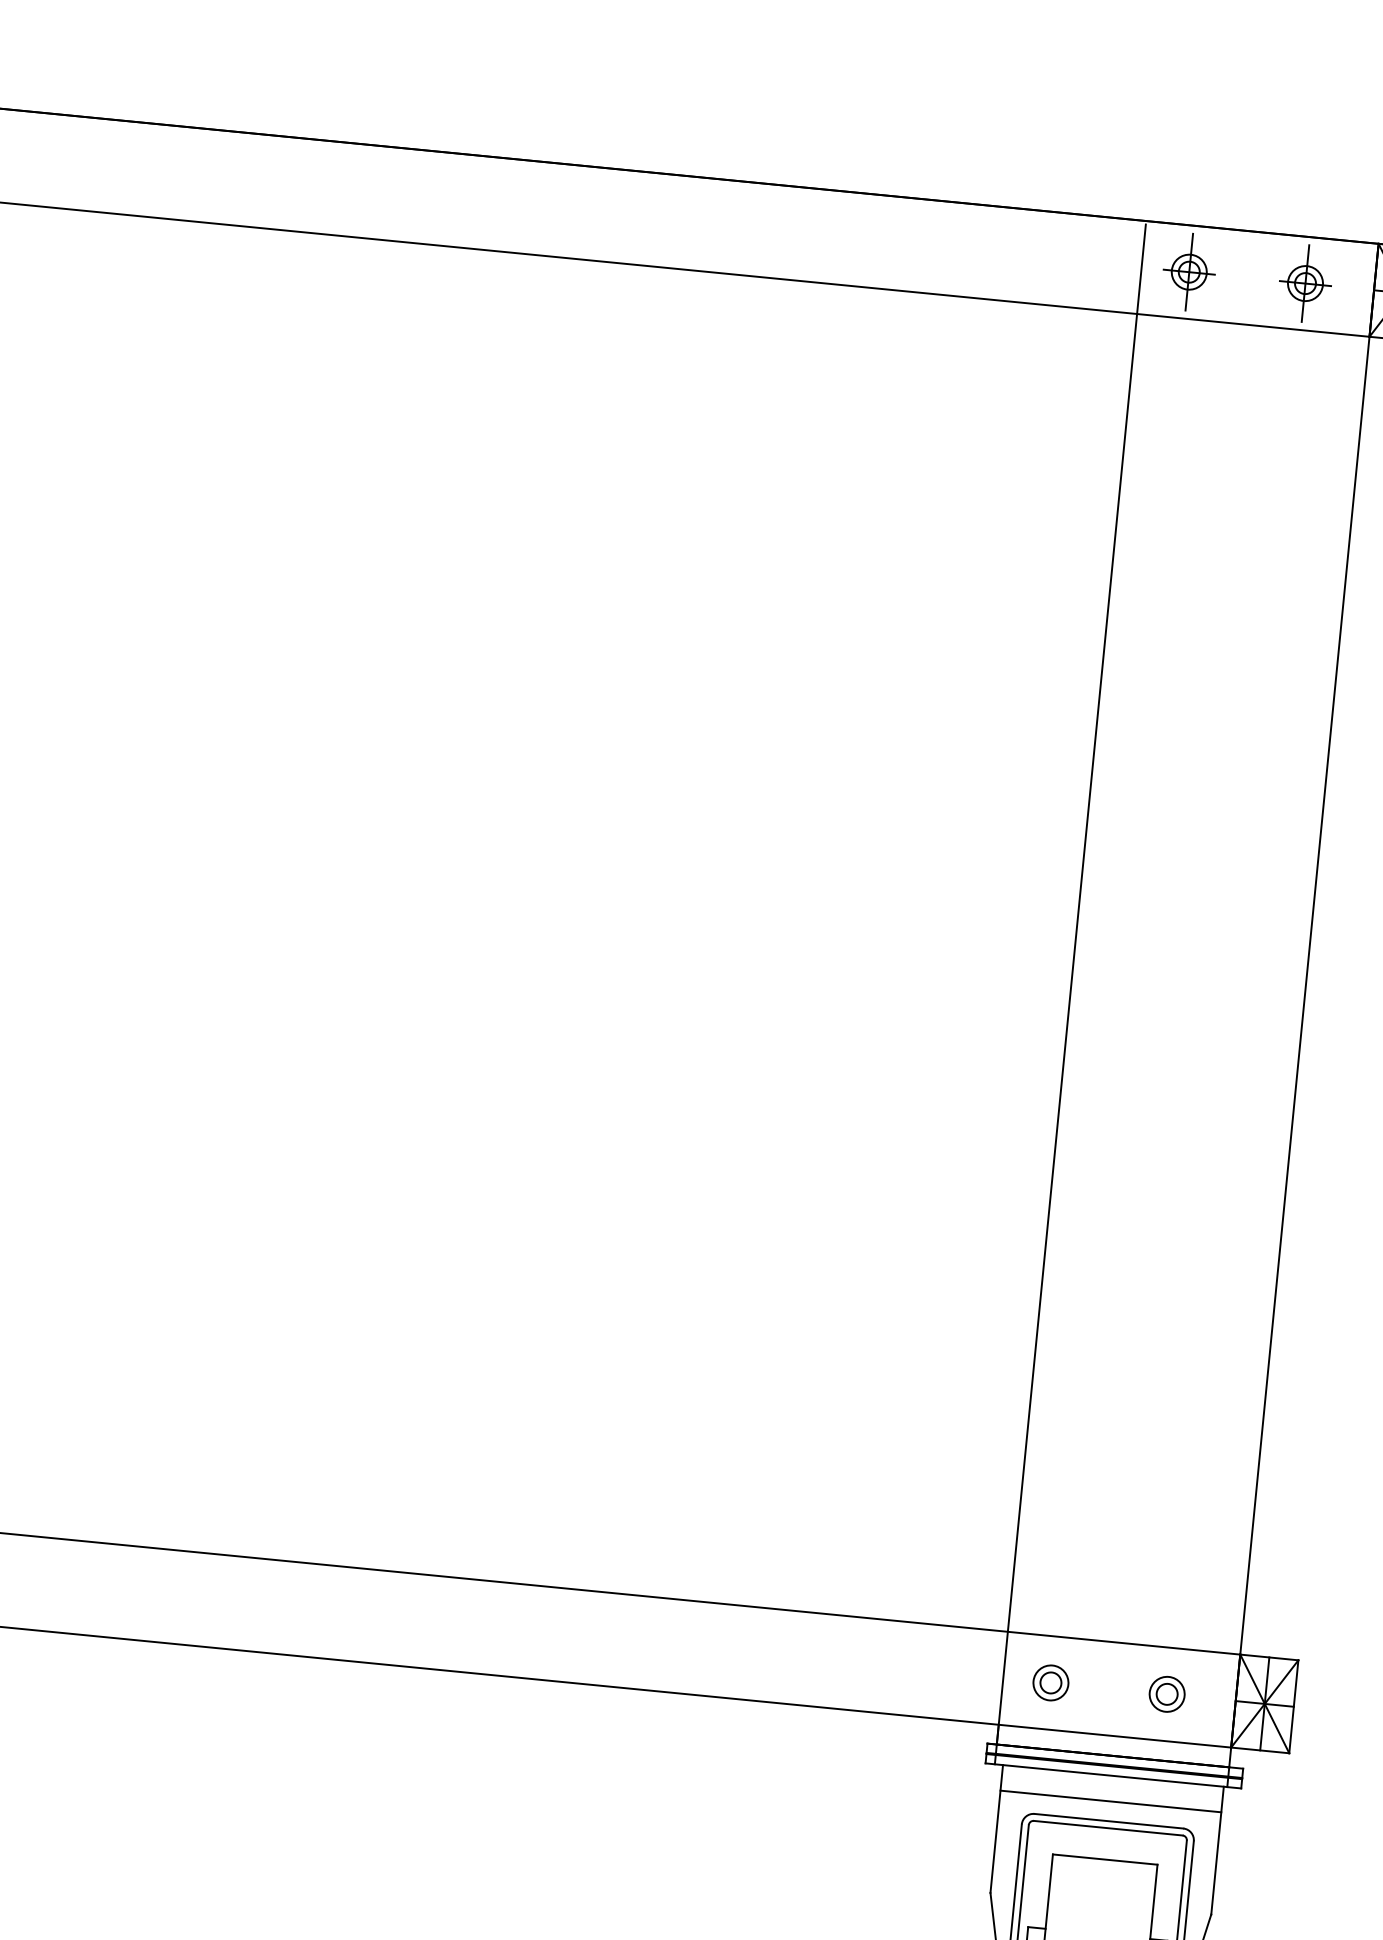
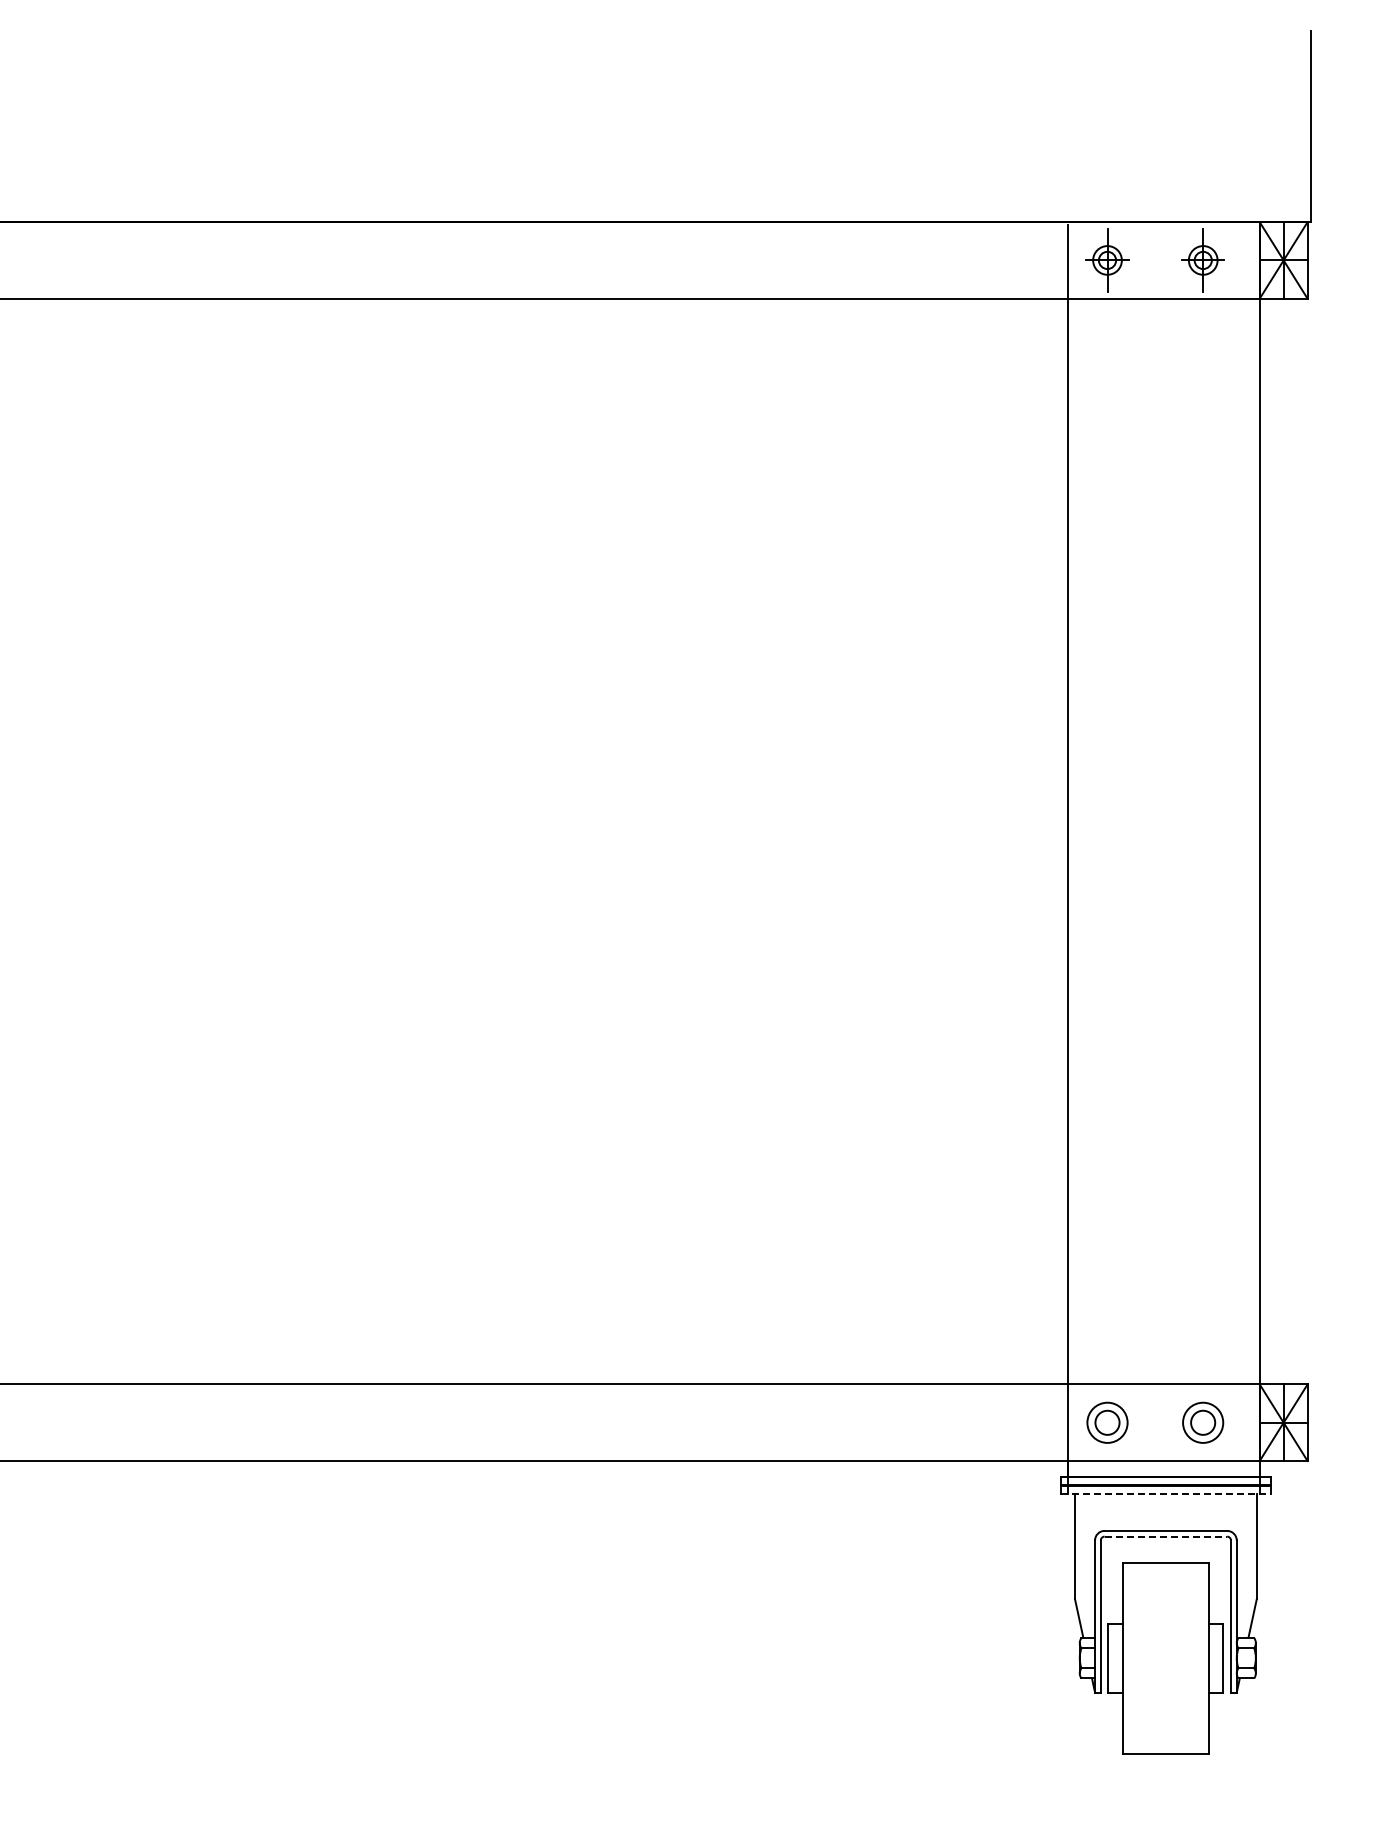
part: (1050, 1682) -> (1107, 1422), size x1.4
part: (1167, 1694) -> (1203, 1422), size x1.4
line: (1114, 1775) -> (1166, 1493), solid -> dashed
line: (1110, 1801) -> (1165, 1514), removed
line: (1109, 1828) -> (1166, 1536), solid -> dashed

